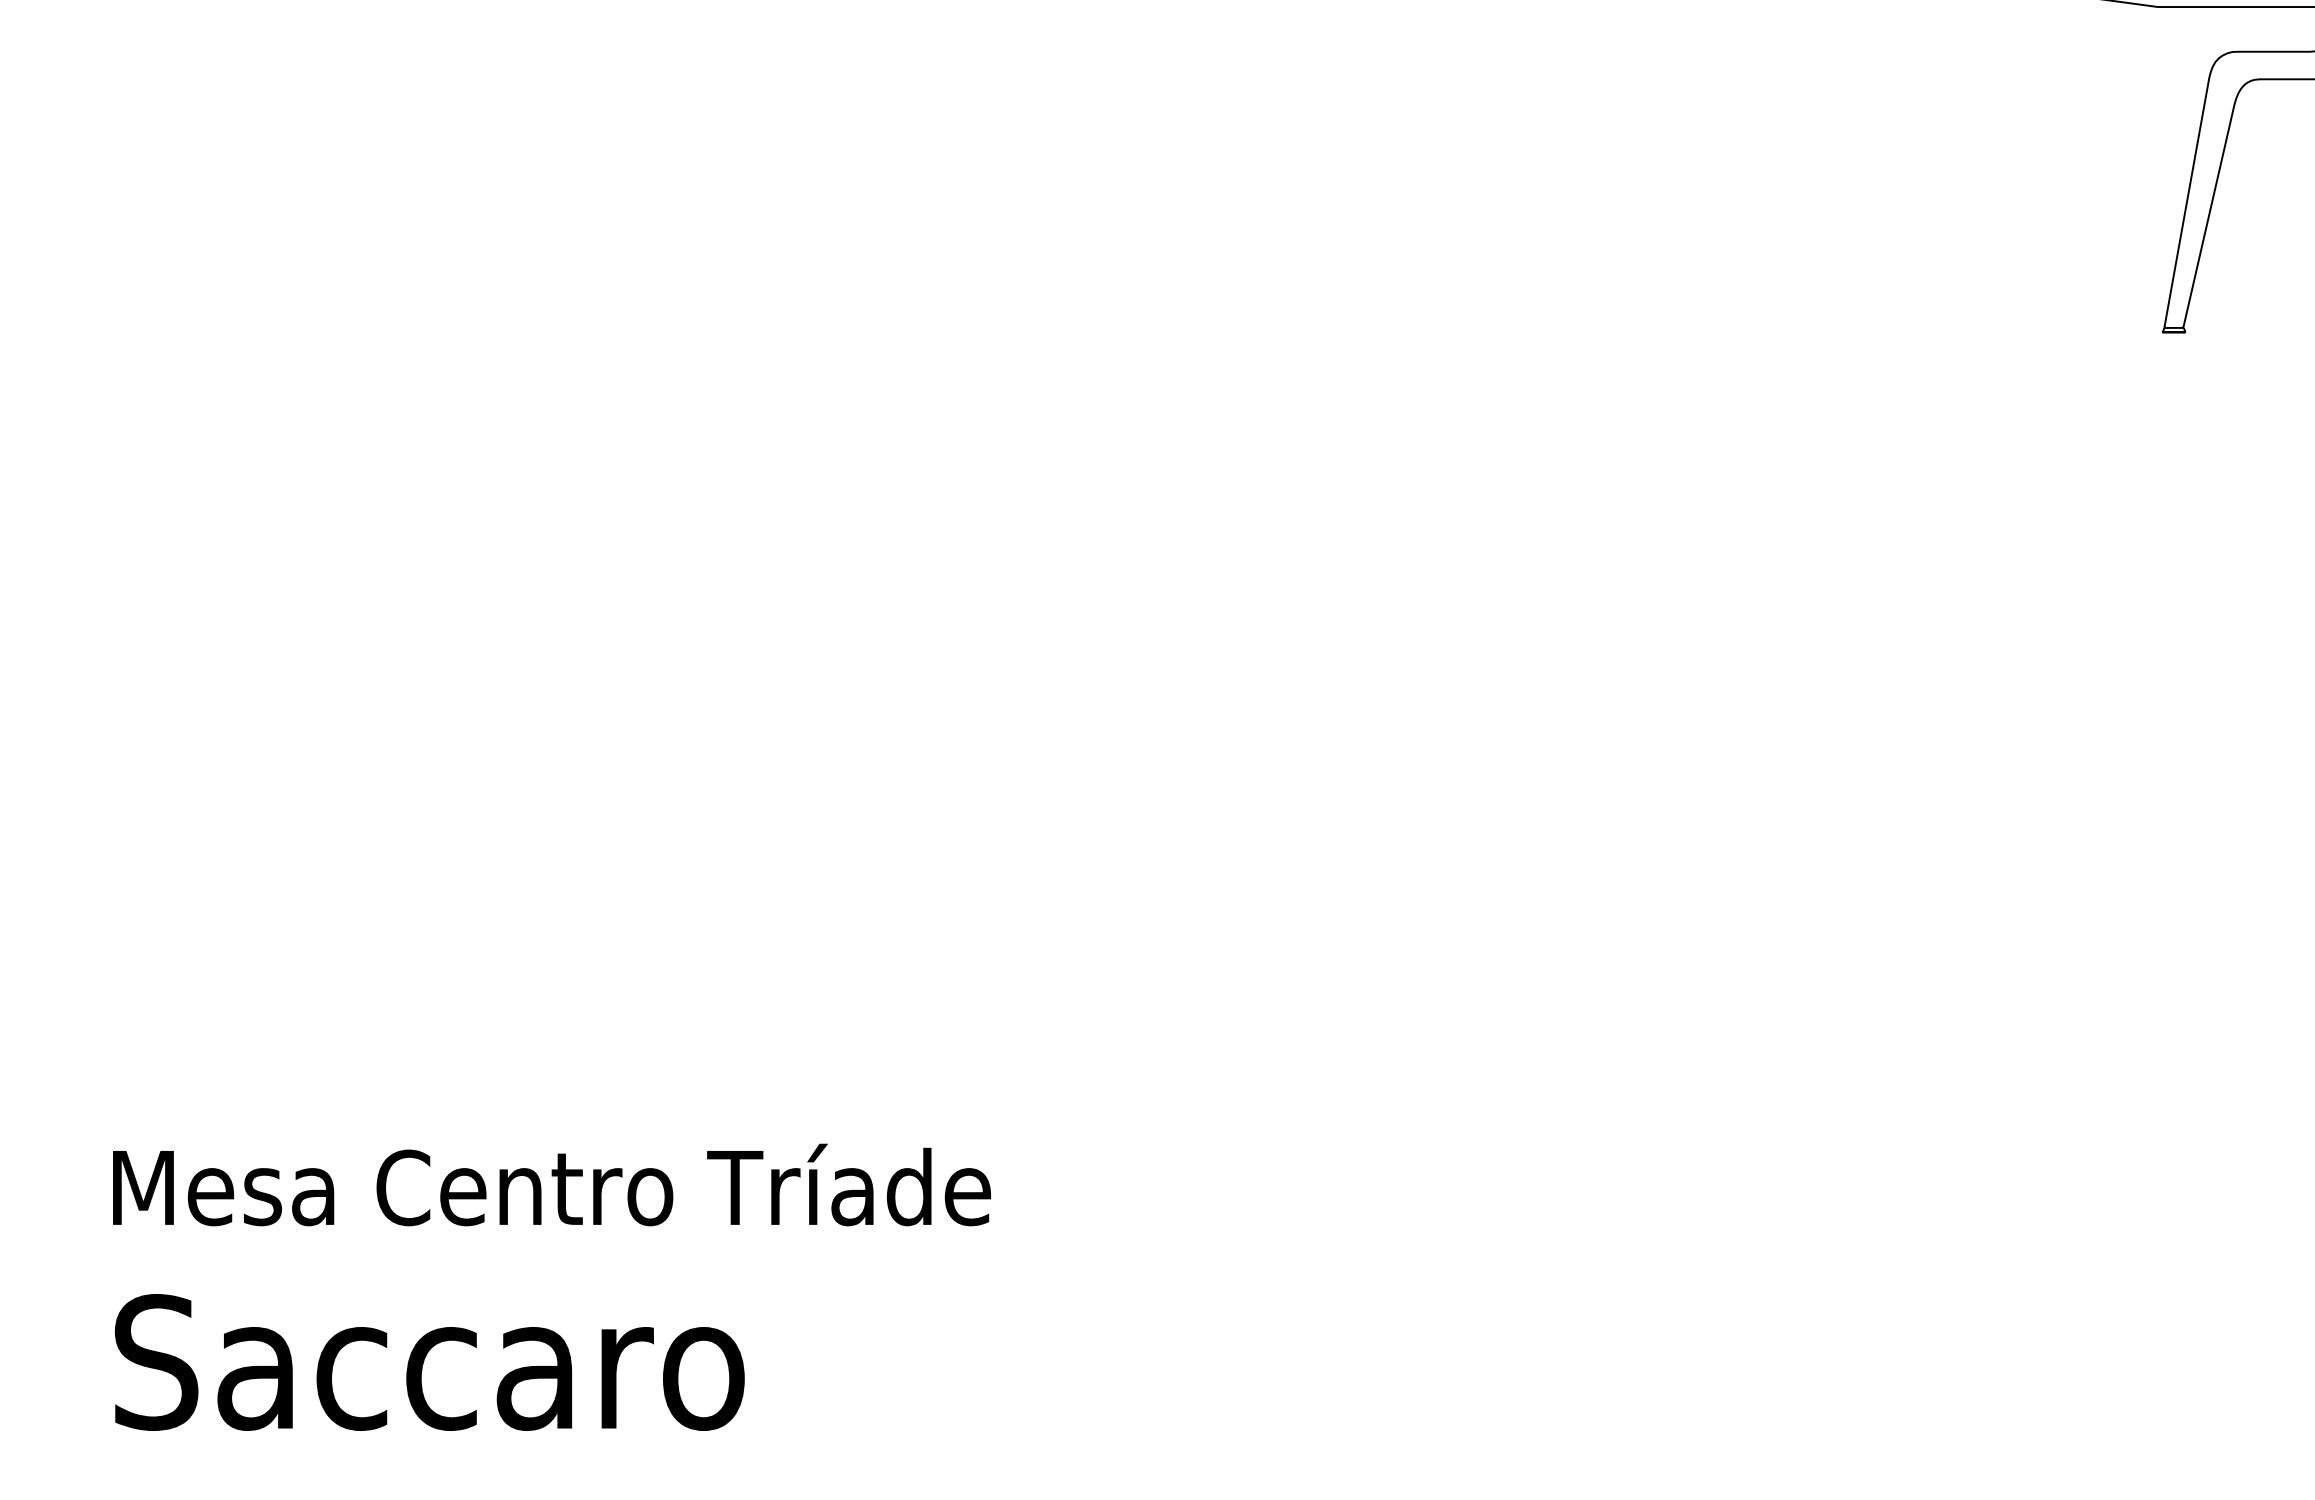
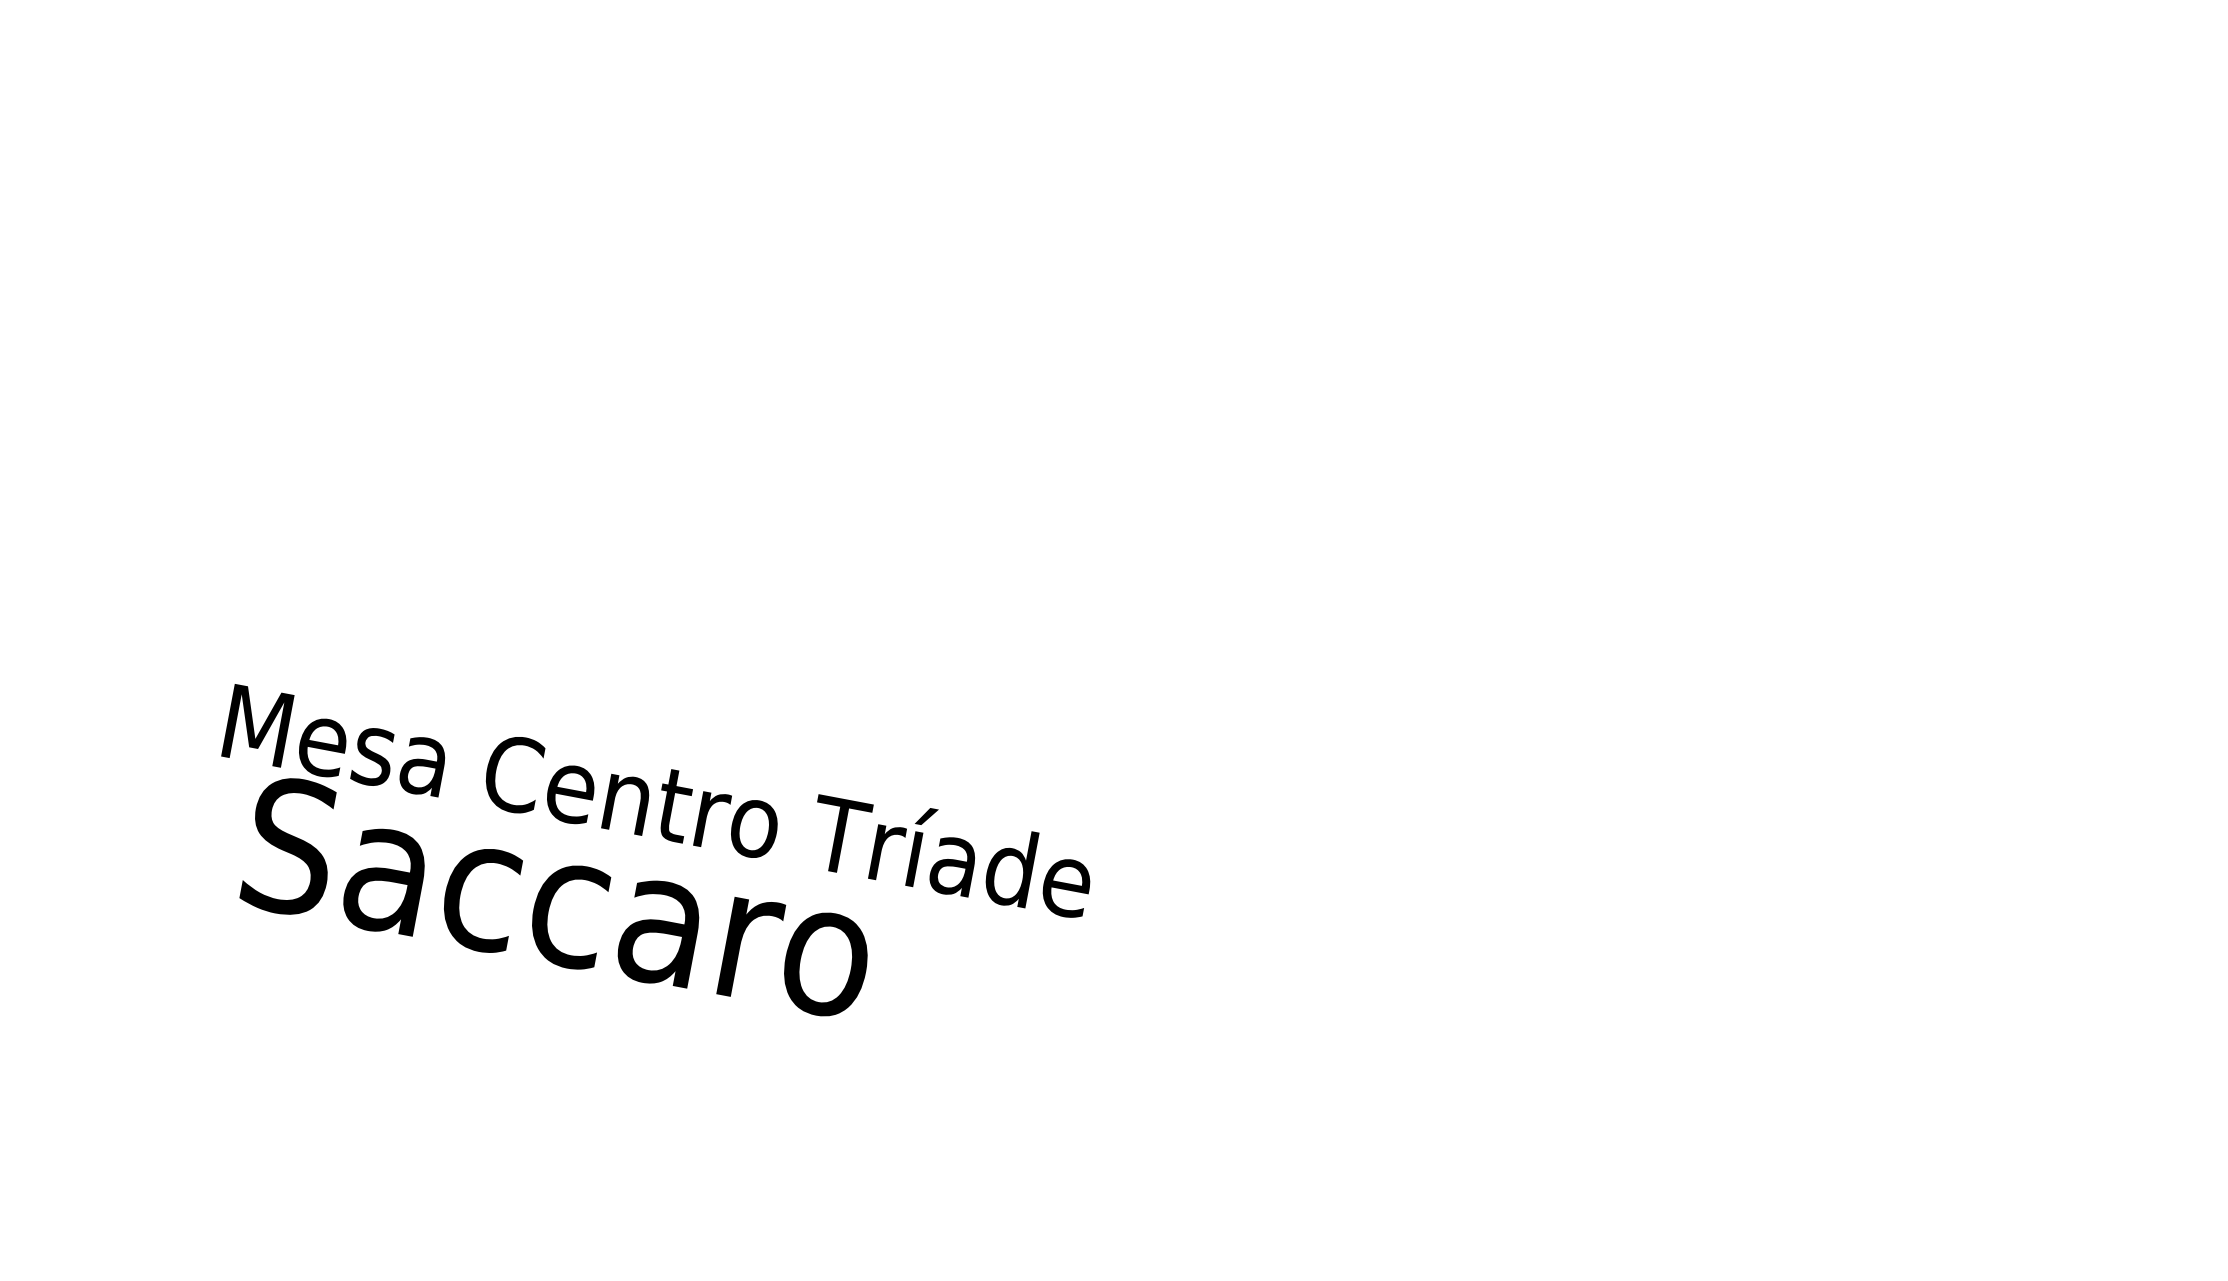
text: (429, 1362) -> (559, 897), moved

